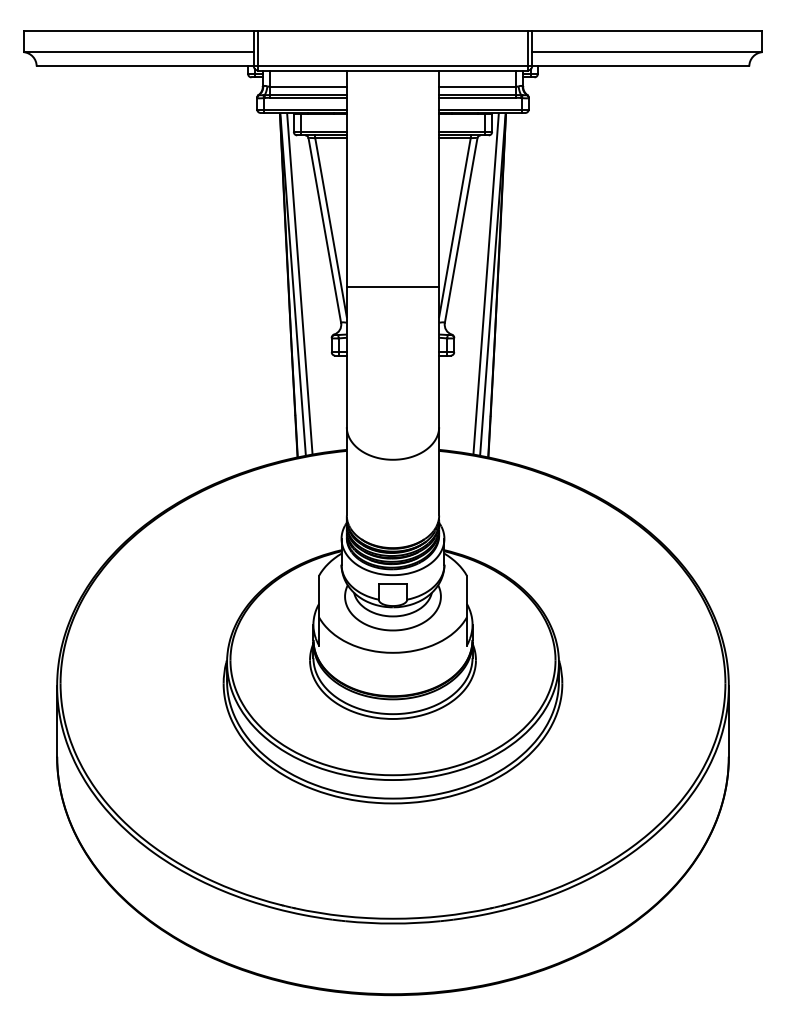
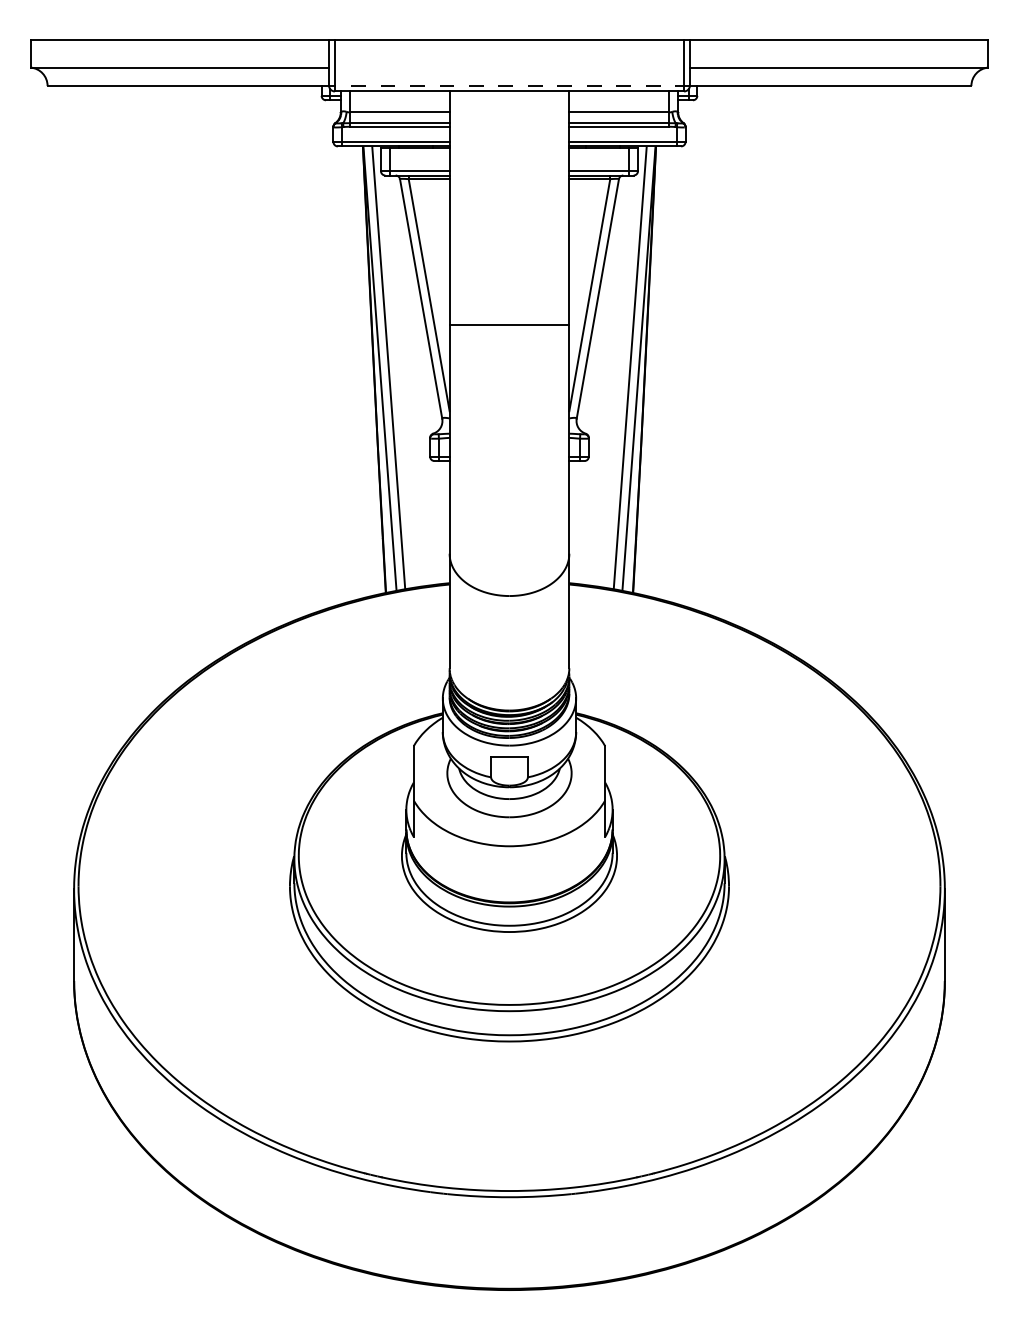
line: (392, 65) -> (508, 85), solid -> dashed
line: (393, 286) -> (509, 325), moved

